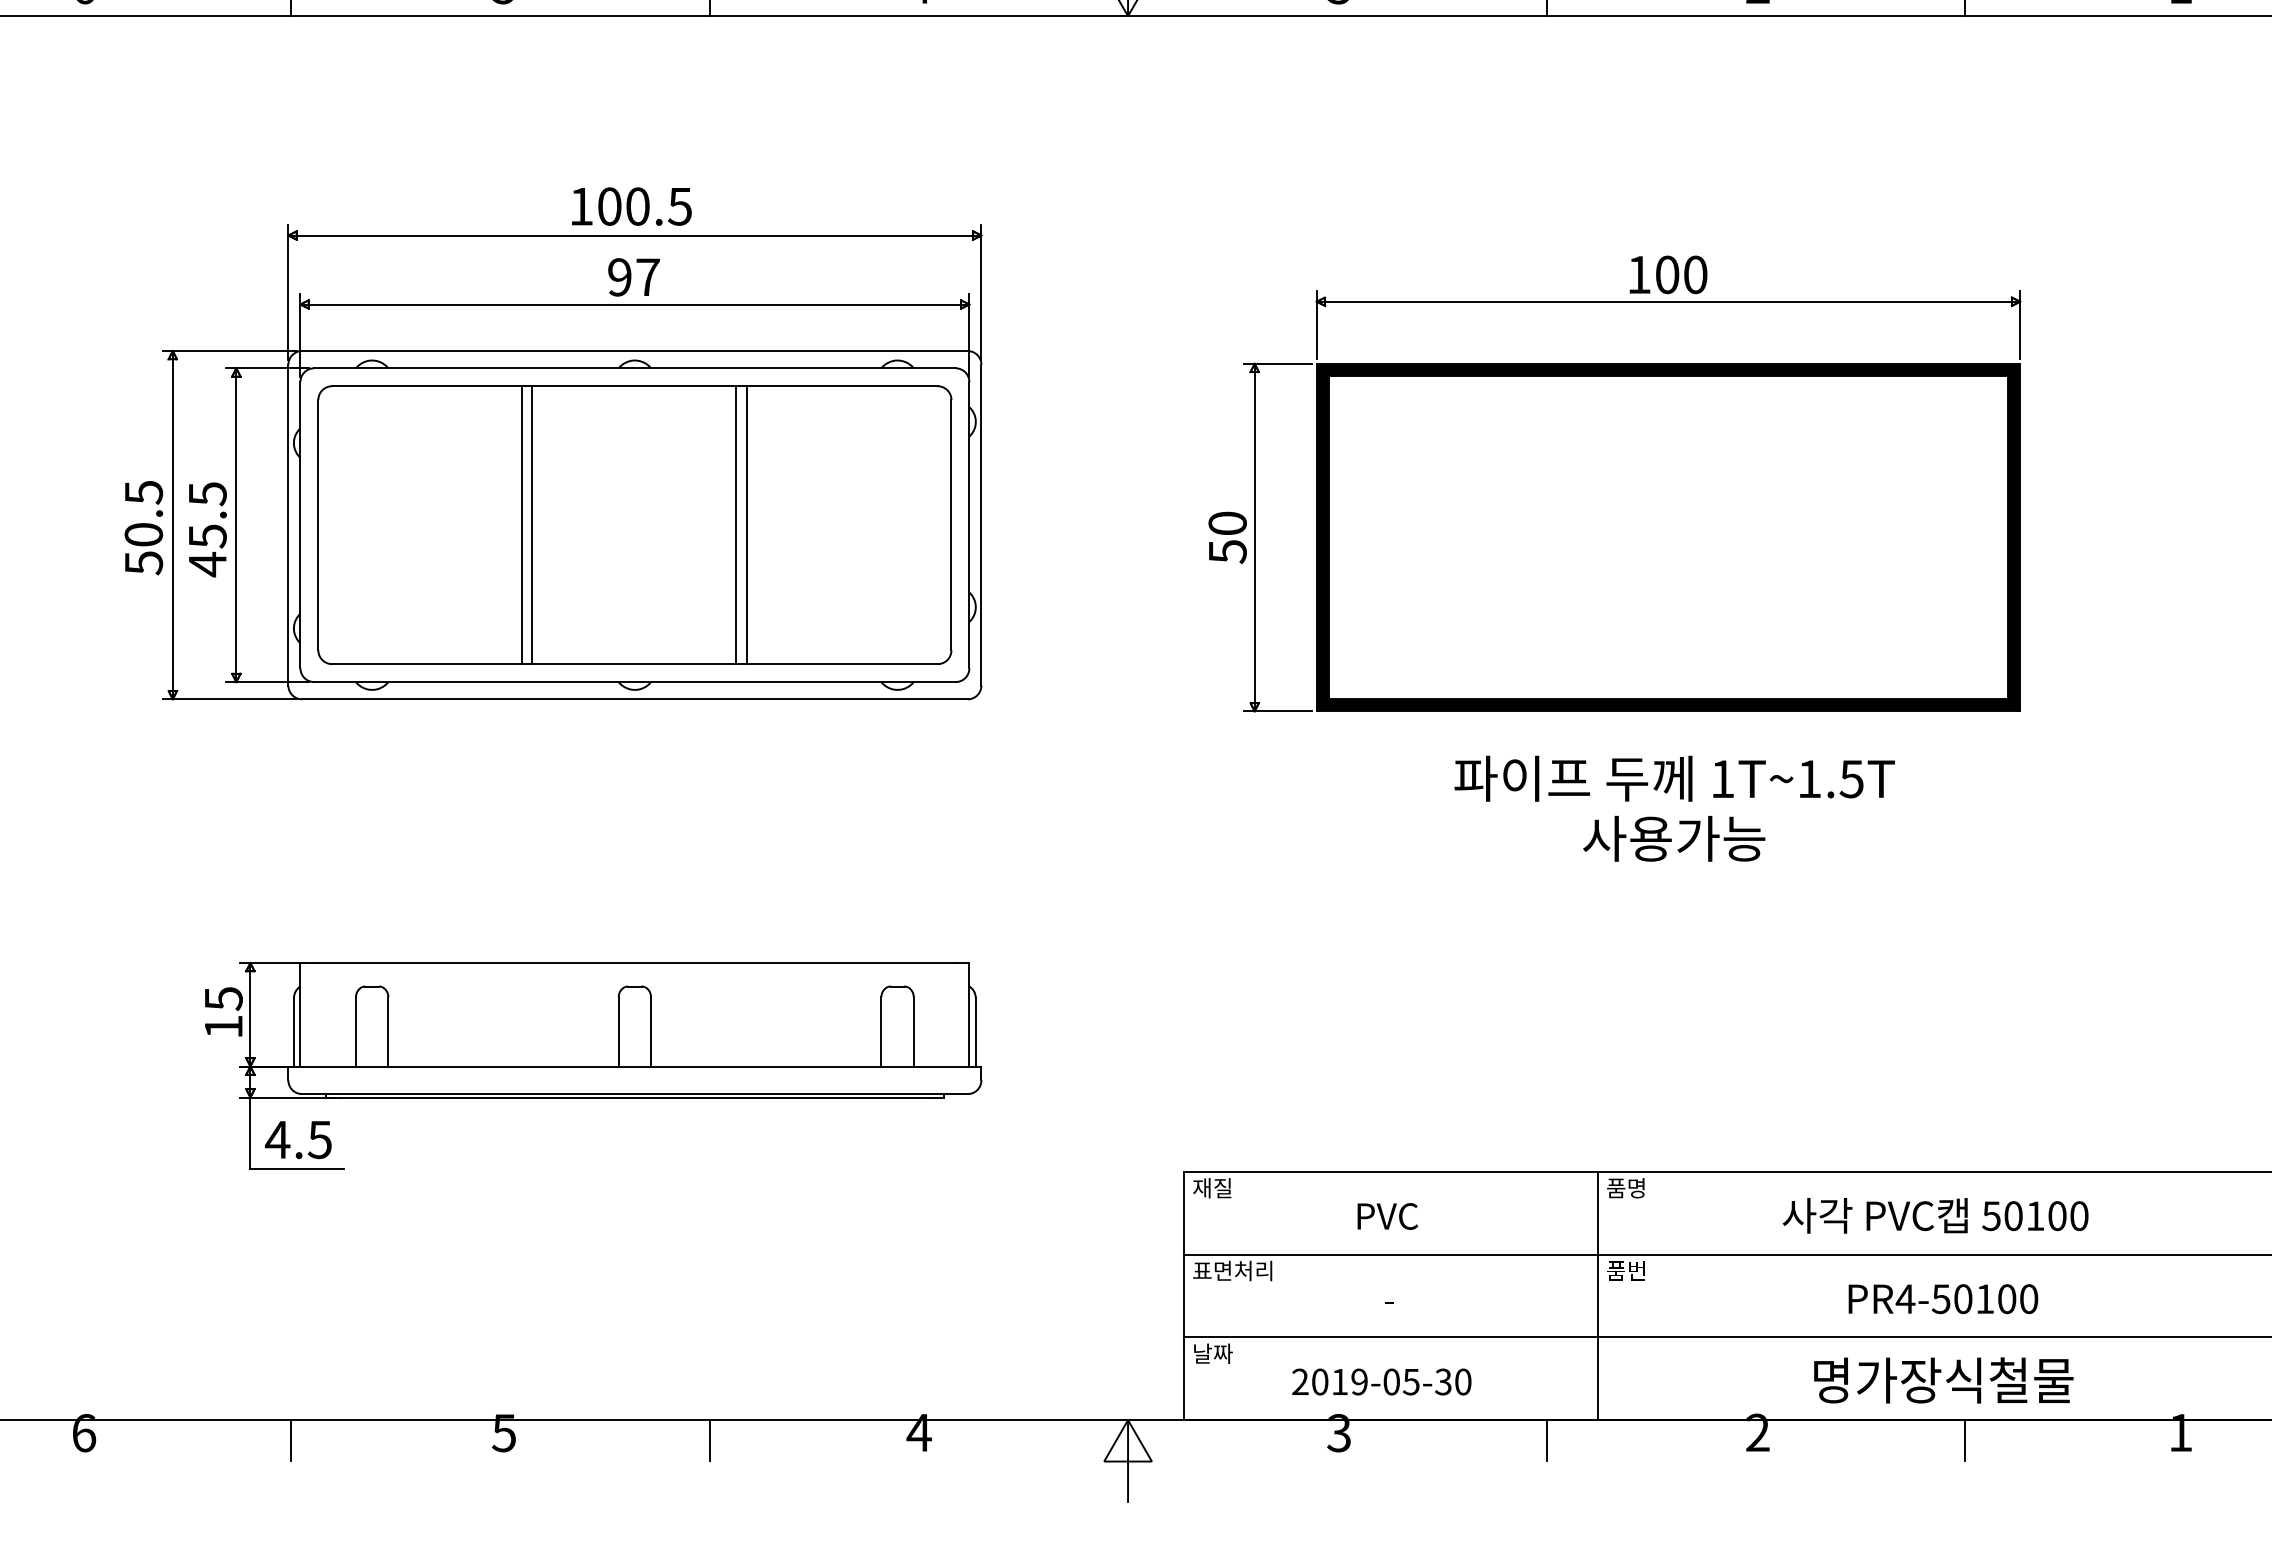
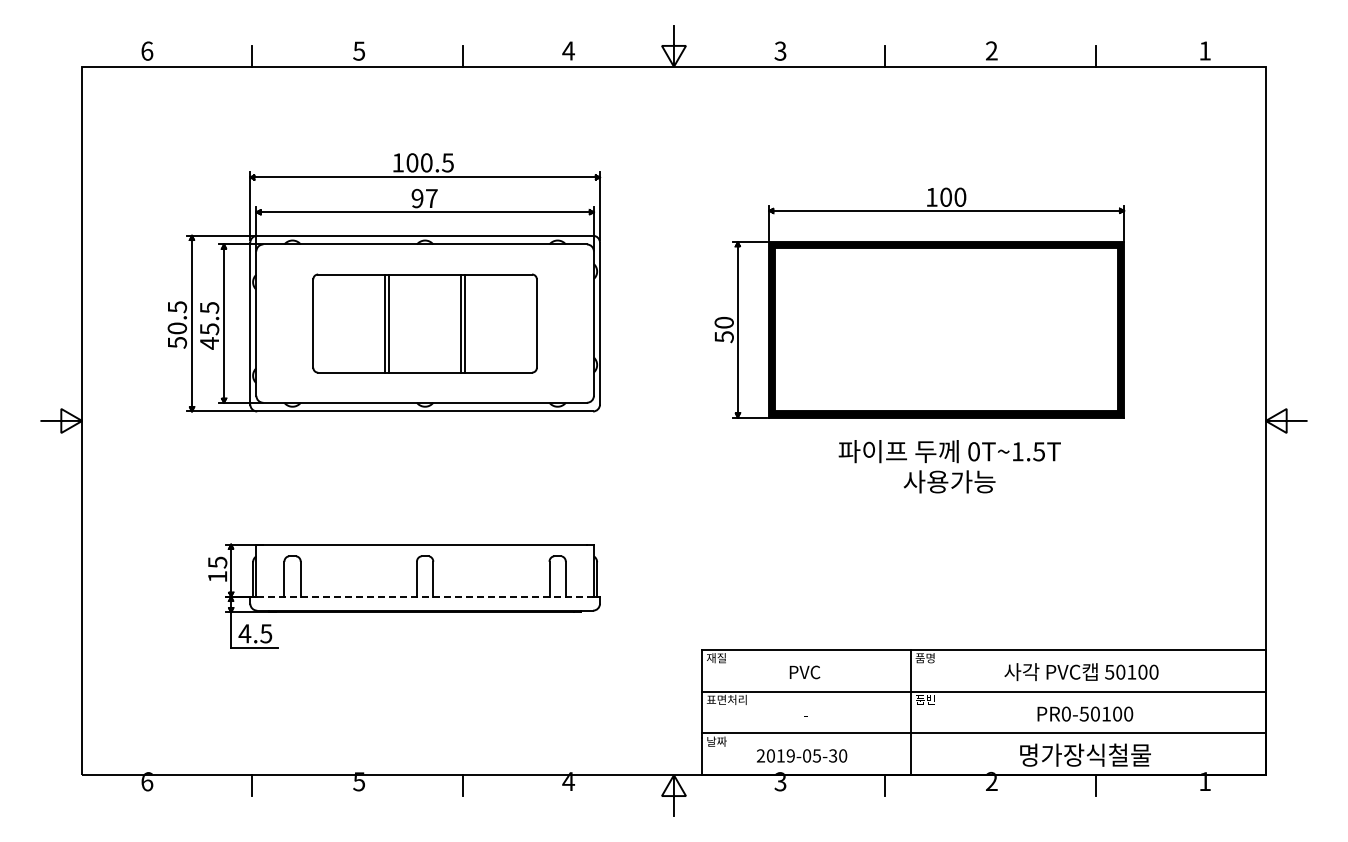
part: (633, 524) -> (424, 323), size x0.7
text: (1721, 778) -> (973, 451), 1T~1.5T -> 0T~1.5T
line: (635, 1065) -> (425, 596), solid -> dashed
text: (1905, 1297) -> (1066, 713), PR4-50100 -> PR0-50100

